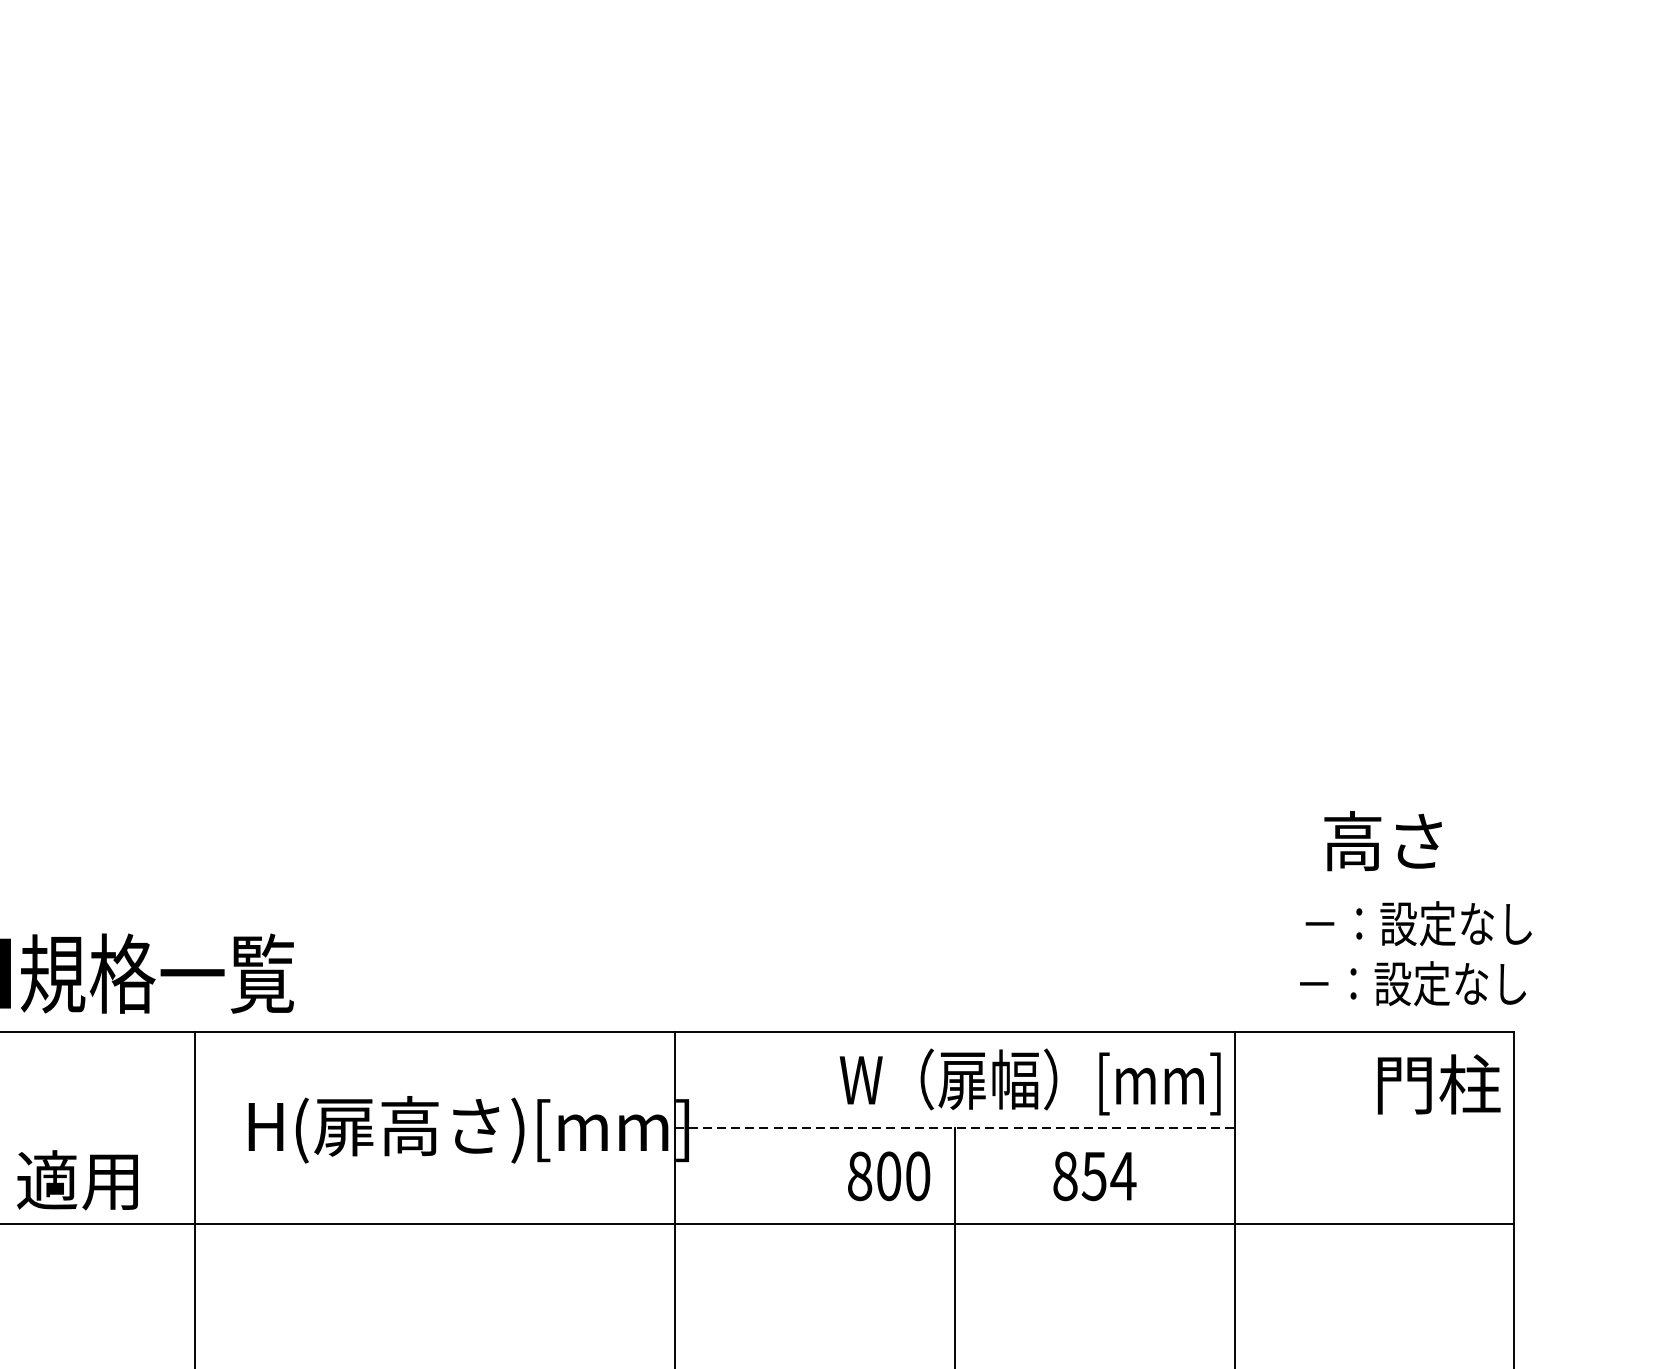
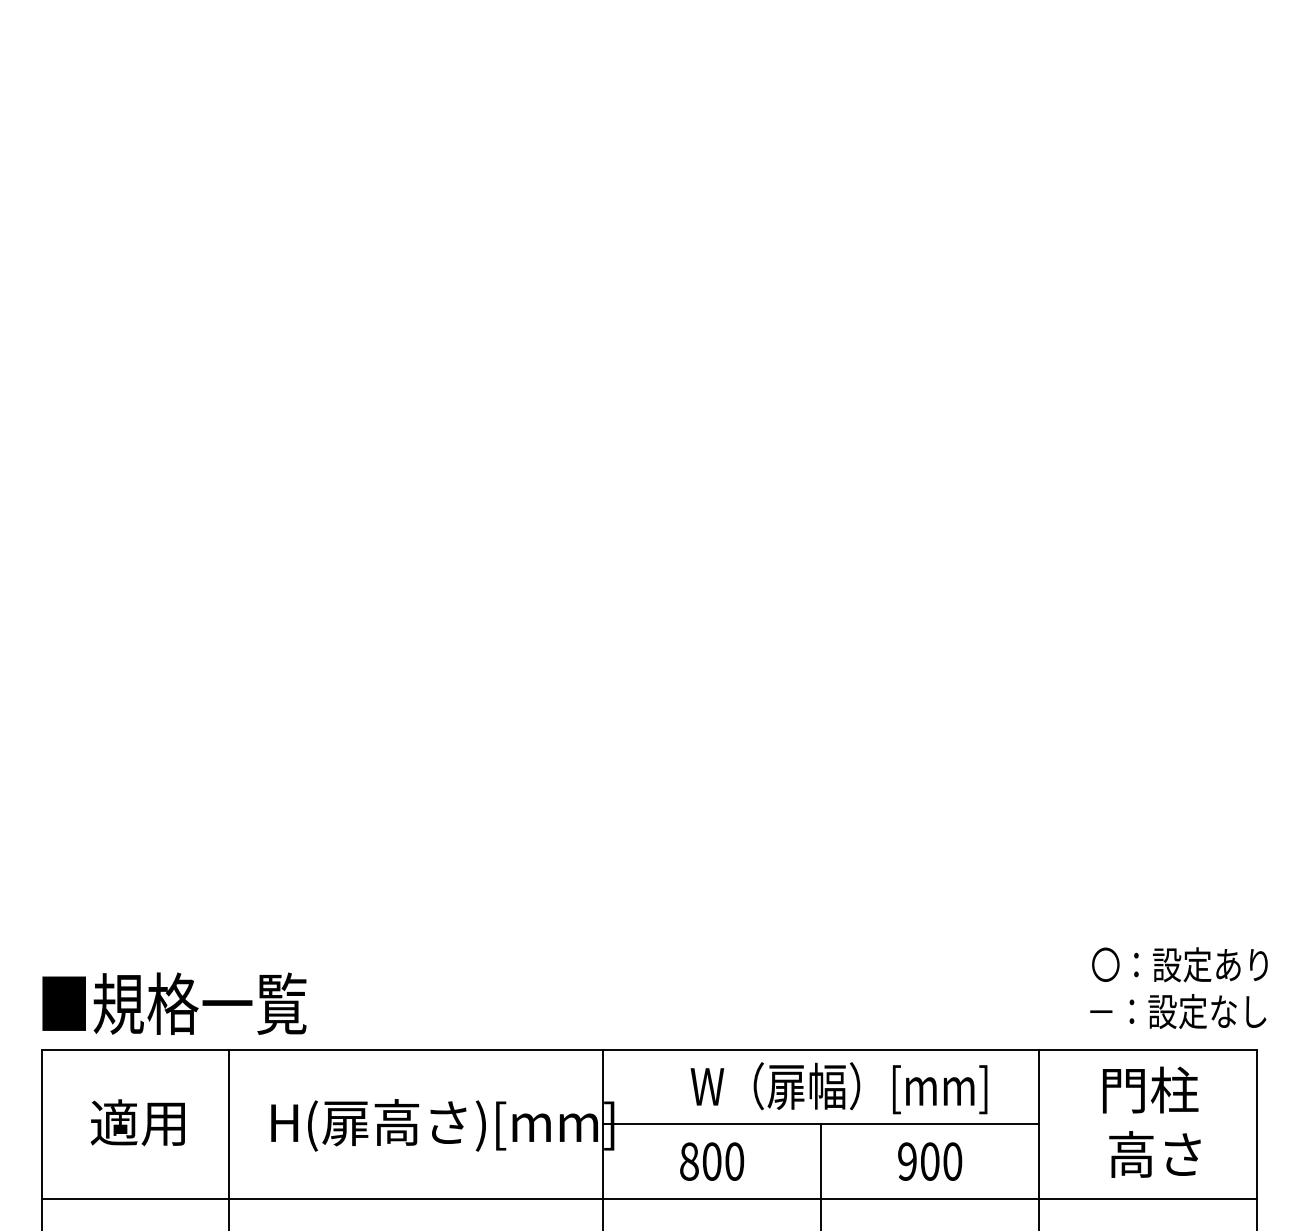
text: (1382, 841) -> (1154, 1154), moved
text: (1417, 923) -> (1181, 964), －：設定なし -> 〇：設定あり
text: (1029, 1082) -> (838, 1088), moved
text: (1438, 1083) -> (1150, 1089), moved
line: (955, 1128) -> (821, 1124), dashed -> solid
text: (889, 1176) -> (712, 1161), moved
text: (1094, 1176) -> (930, 1161), 854 -> 900
text: (77, 1179) -> (137, 1122), moved

